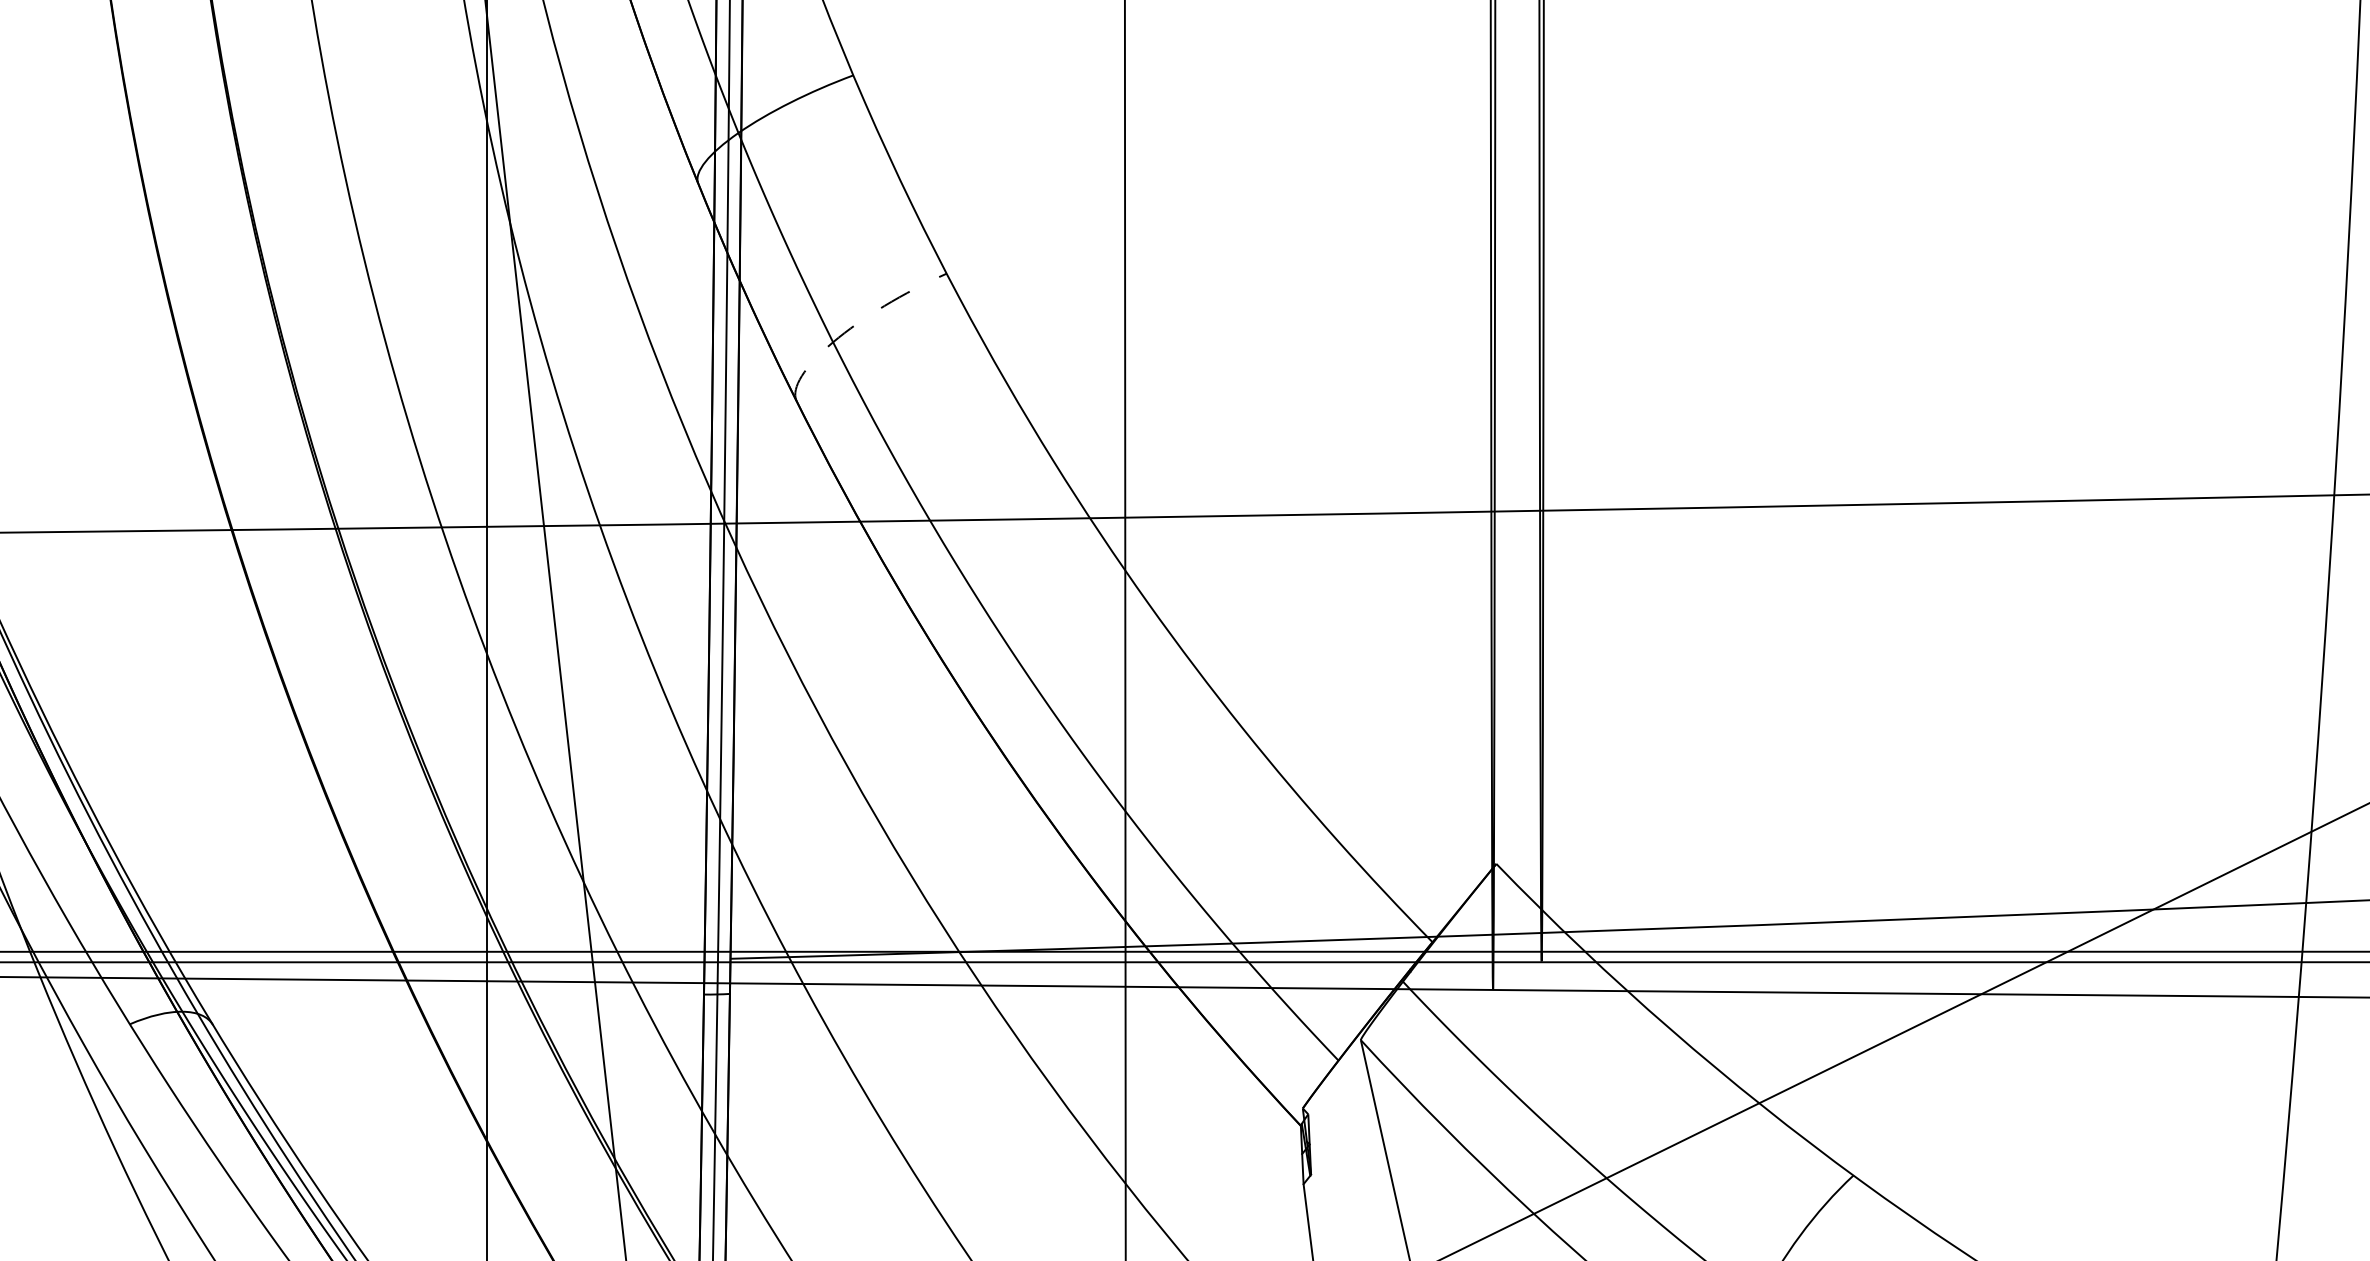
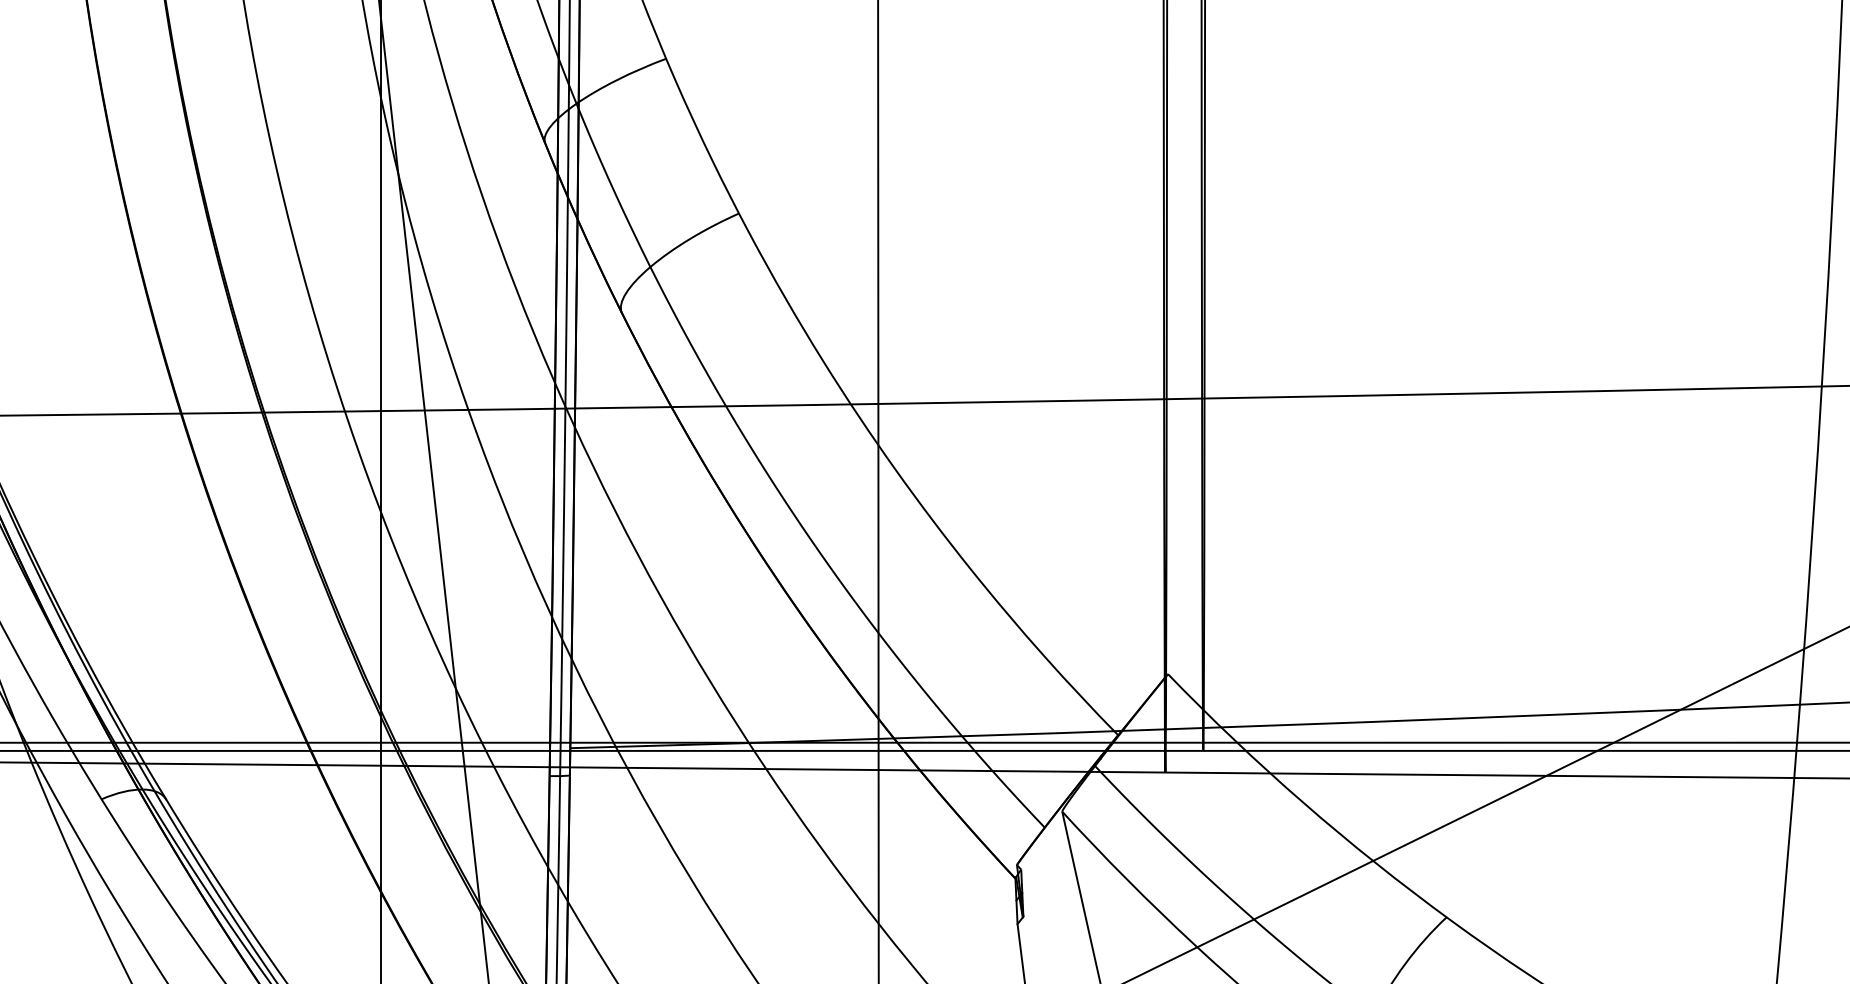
arc: (850, 328) -> (663, 256), dashed -> solid

